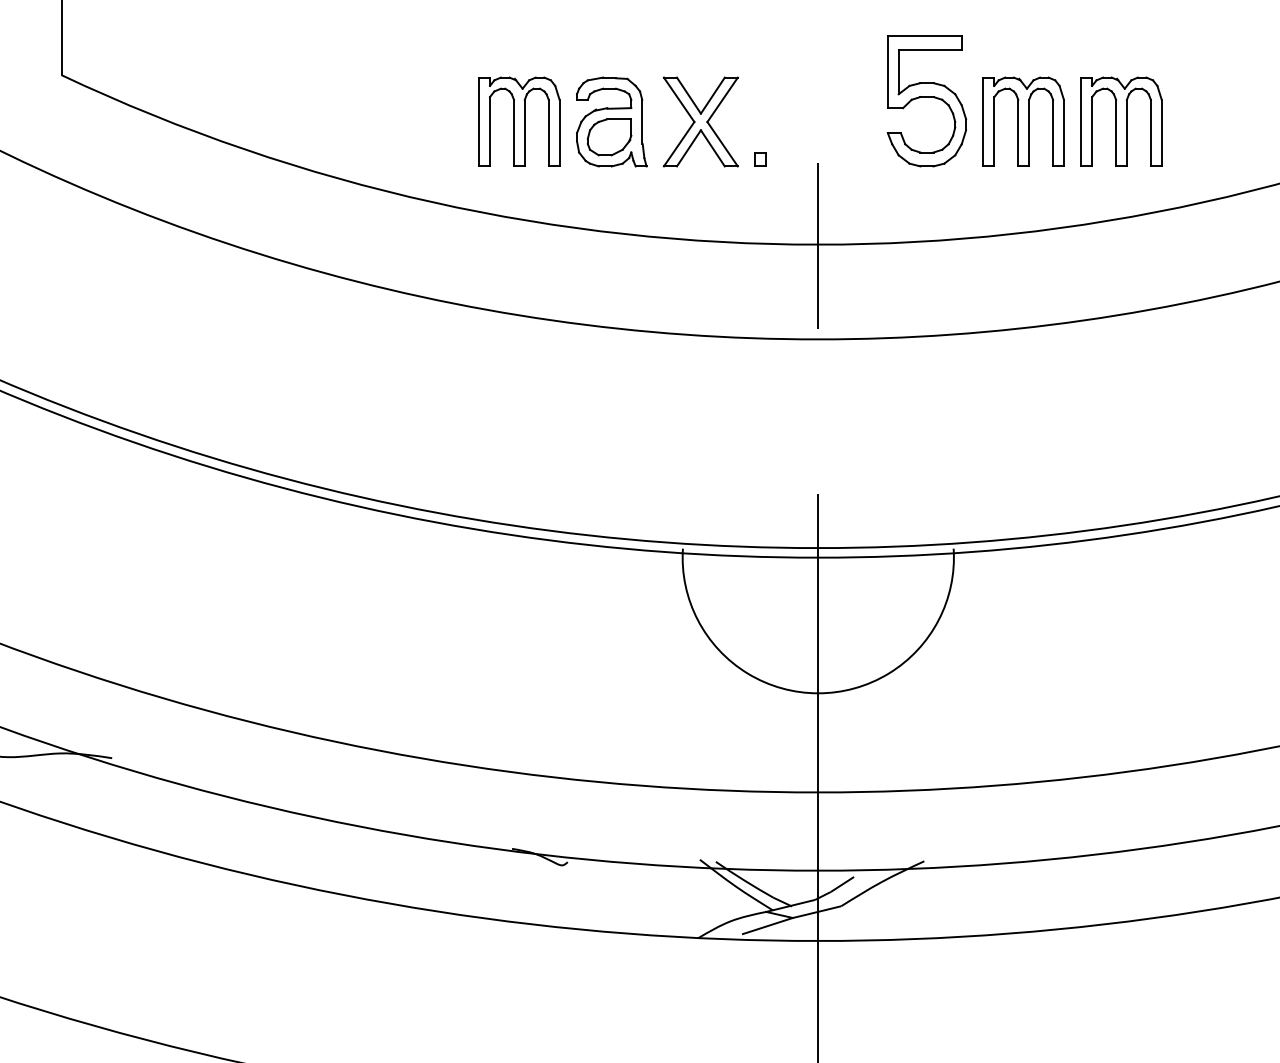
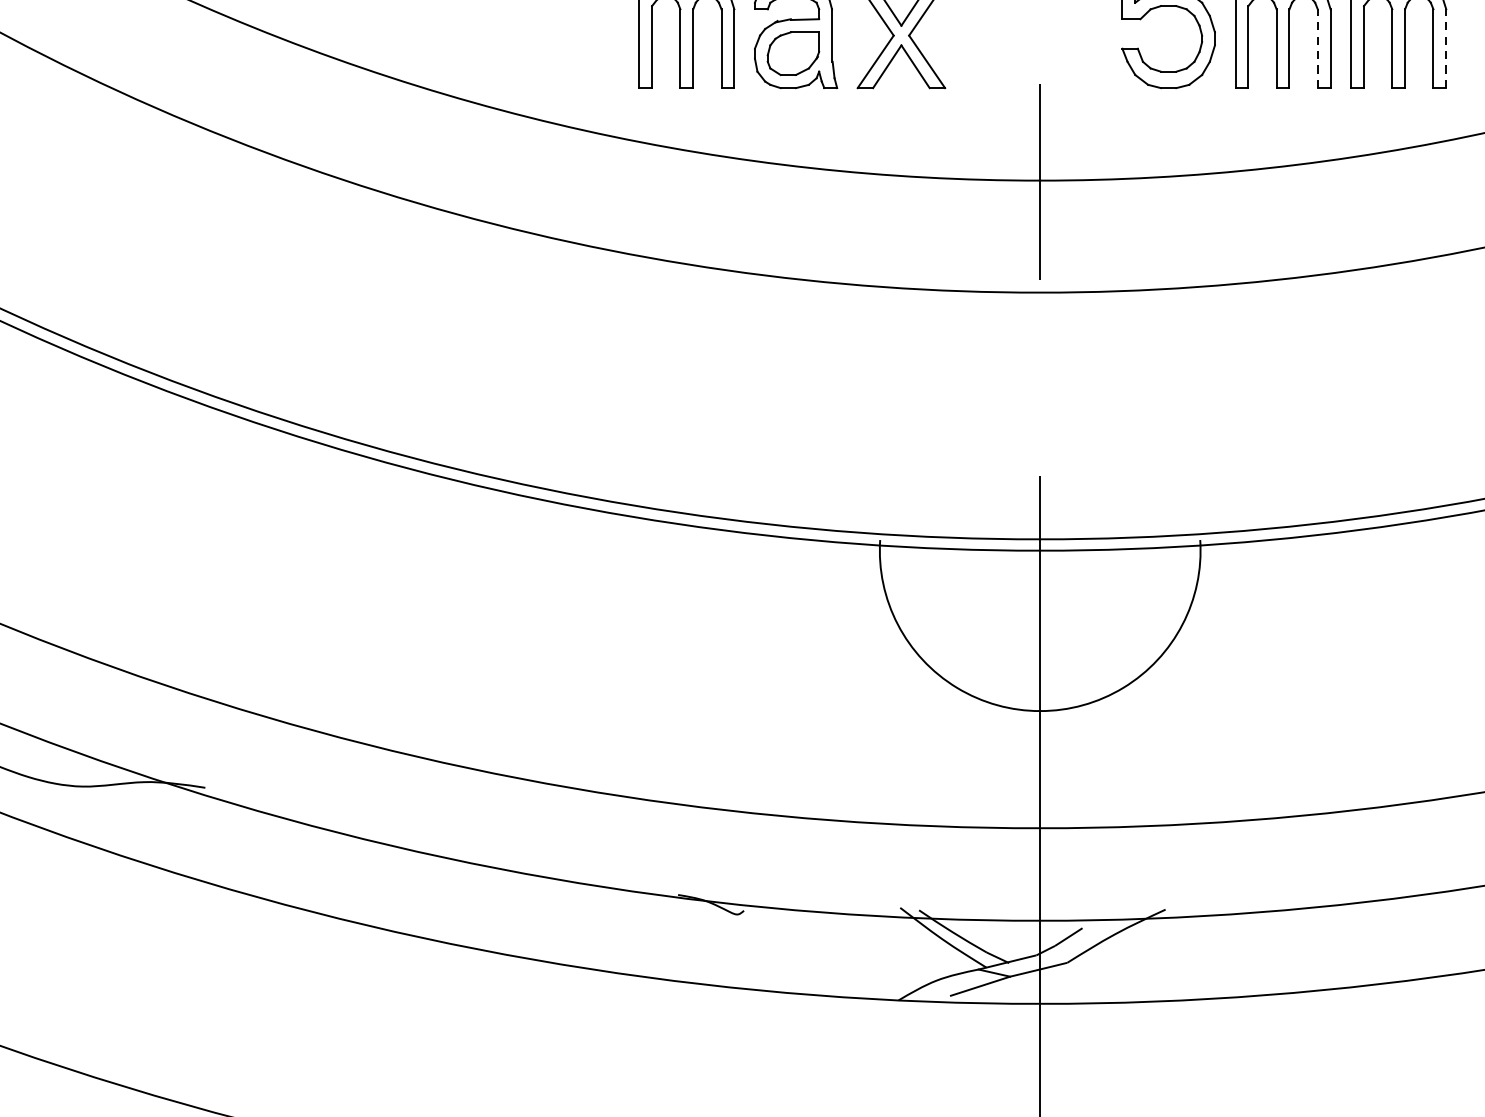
line: (1053, 132) -> (1318, 48), solid -> dashed
line: (1161, 132) -> (1445, 48), solid -> dashed
part: (760, 159) -> (971, 79), removed

